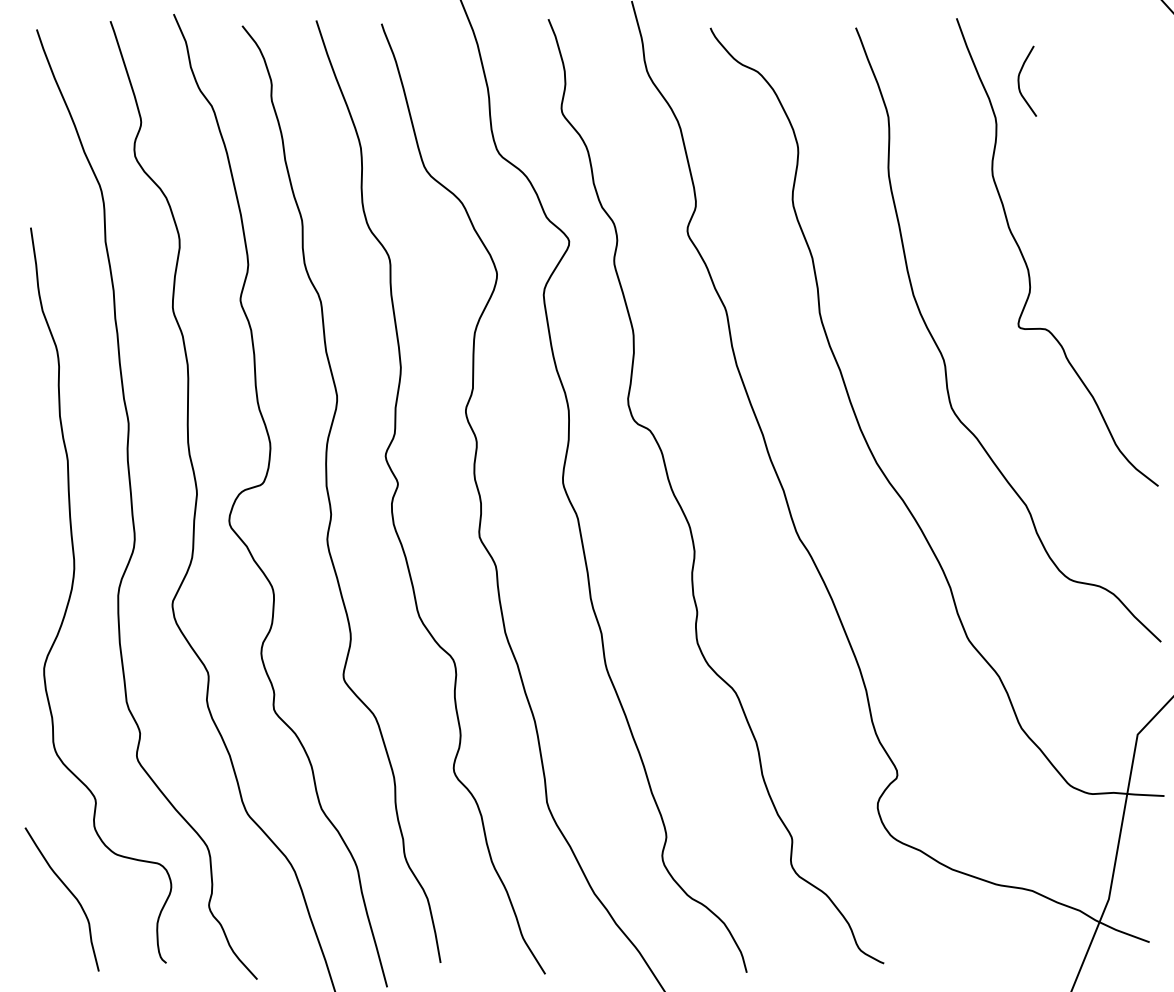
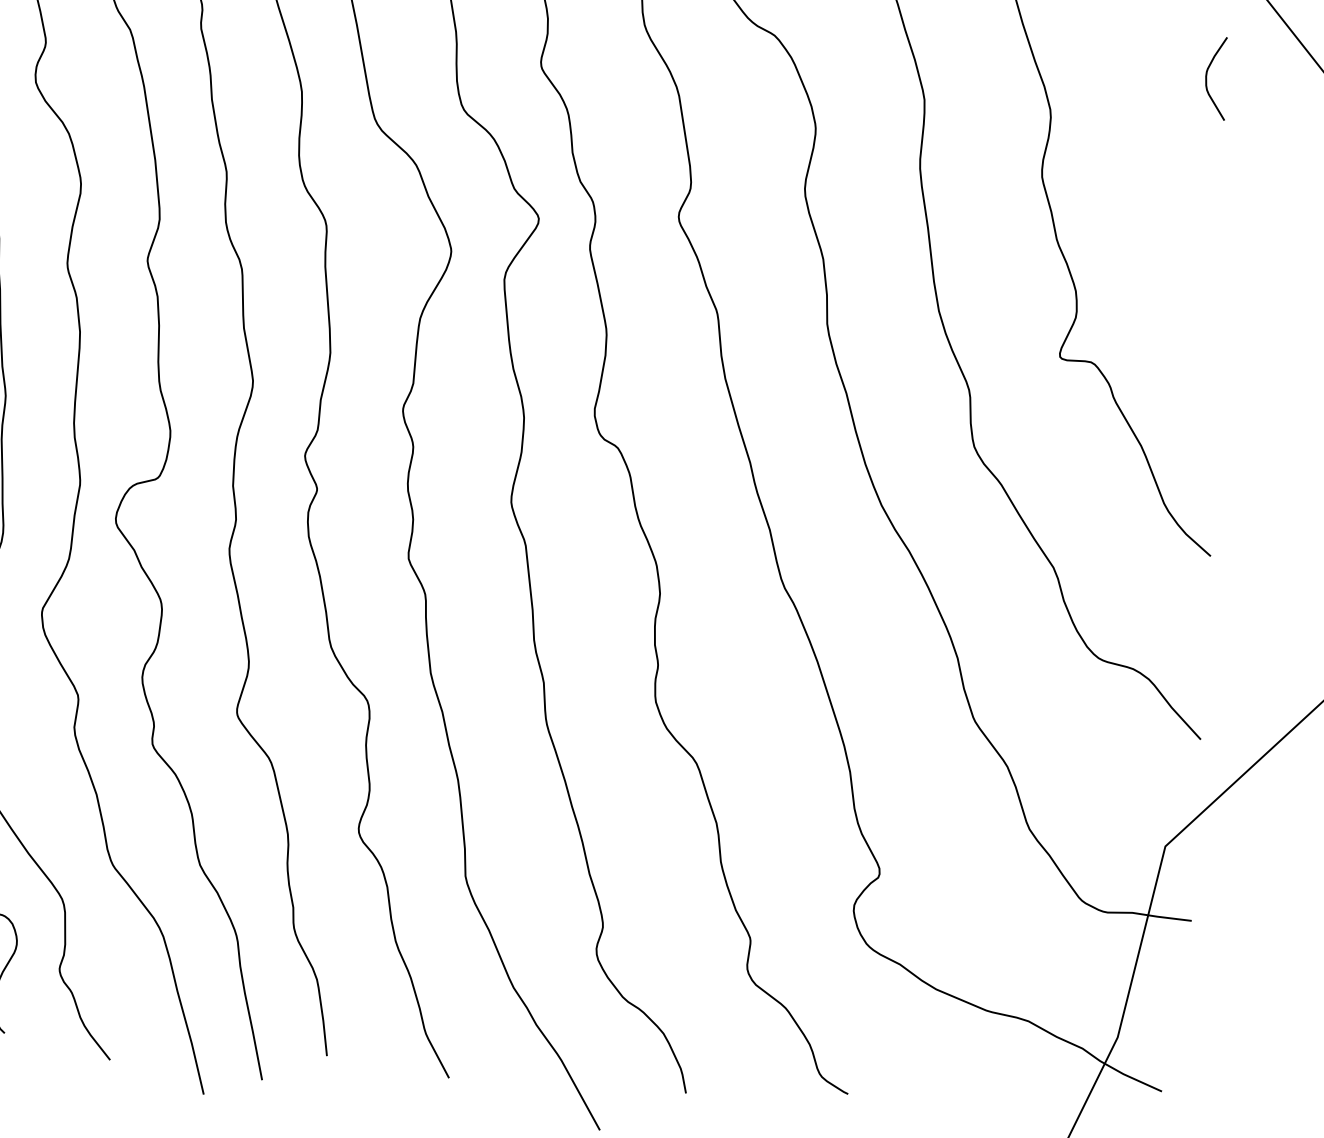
curve: (1019, 80) -> (1207, 76), moved

